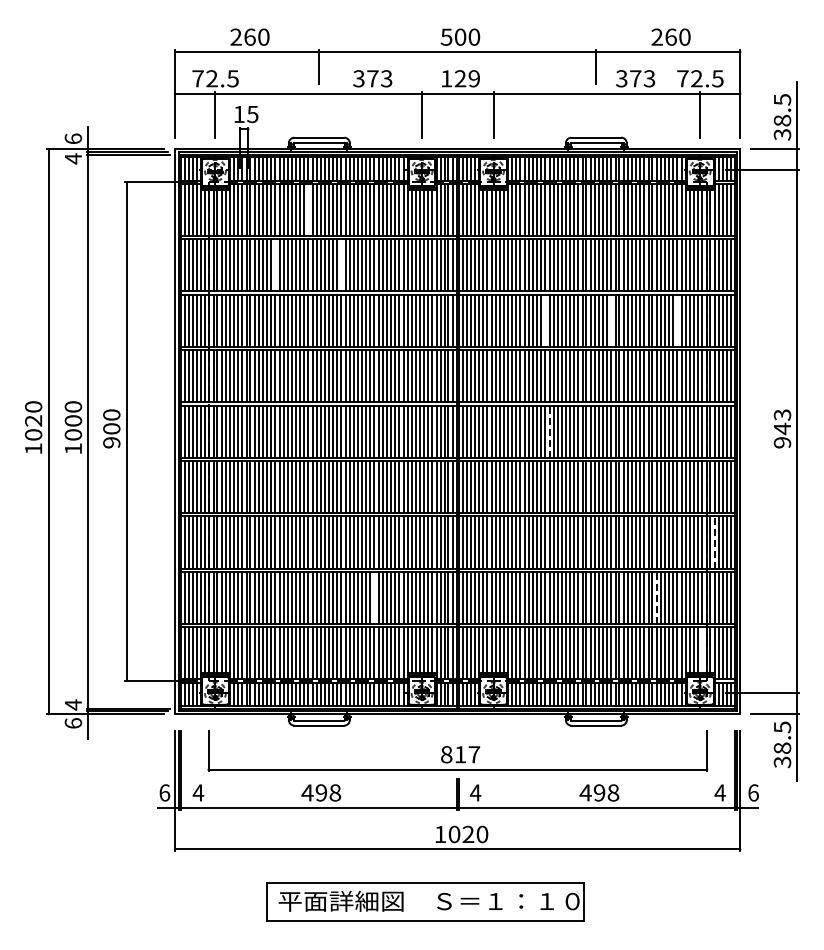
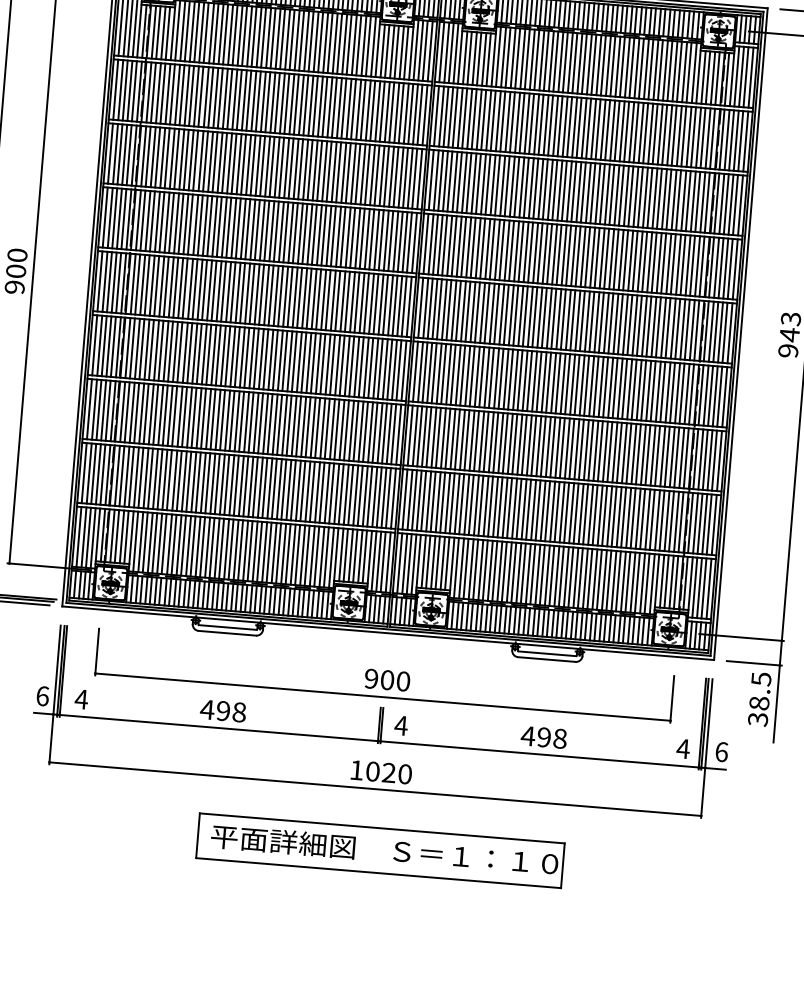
line: (308, 209) -> (263, 36), added
line: (275, 265) -> (220, 98), added
line: (341, 265) -> (296, 104), added
line: (545, 320) -> (526, 187), added
line: (611, 320) -> (602, 193), added
line: (677, 320) -> (678, 199), added
line: (549, 431) -> (520, 315), dashed -> solid
line: (714, 541) -> (700, 458), dashed -> solid
line: (374, 597) -> (303, 490), added
line: (656, 597) -> (628, 517), dashed -> solid
line: (702, 649) -> (676, 581), added
text: (460, 754) -> (387, 679), 817 -> 900
part: (425, 901) -> (380, 850), moved

